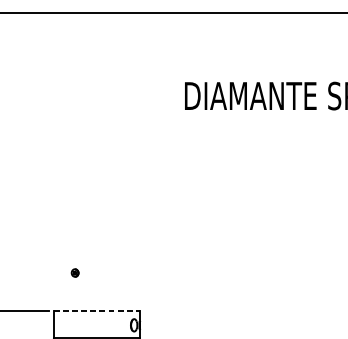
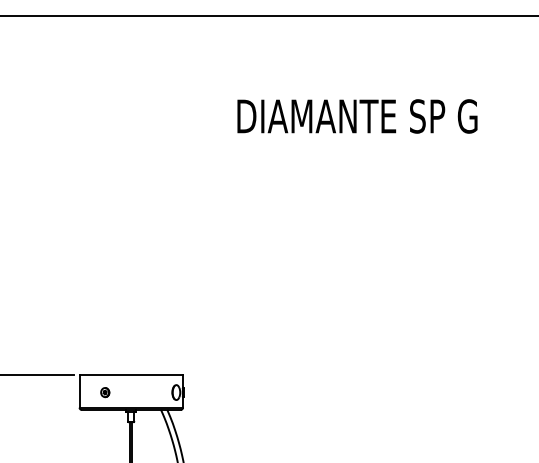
part: (75, 272) -> (105, 392), moved
line: (96, 311) -> (131, 375), dashed -> solid

